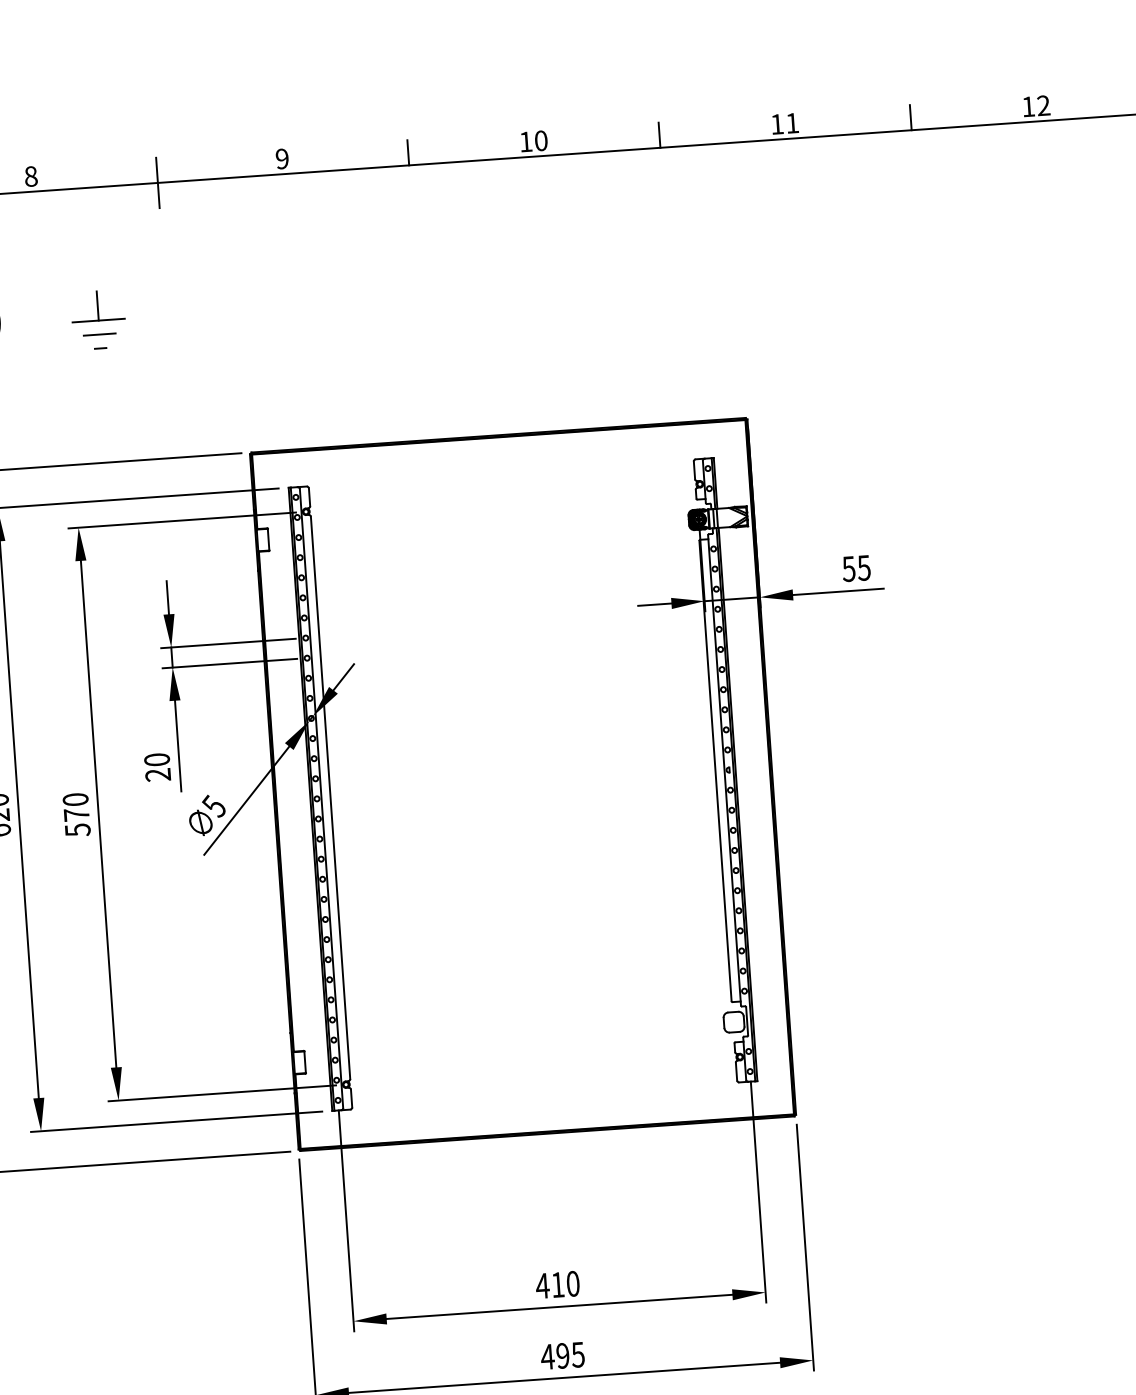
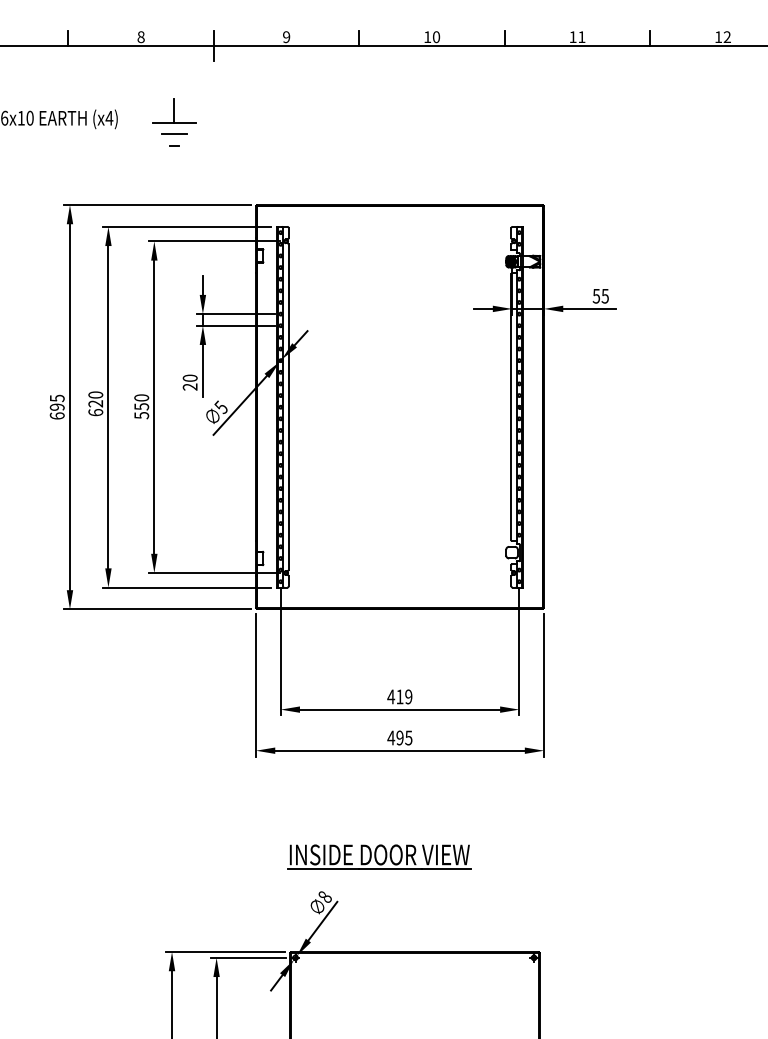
part: (97, 320) -> (173, 122), size x1.4
text: (76, 814) -> (141, 406), 570 -> 550
text: (572, 1283) -> (408, 696), 410 -> 419

